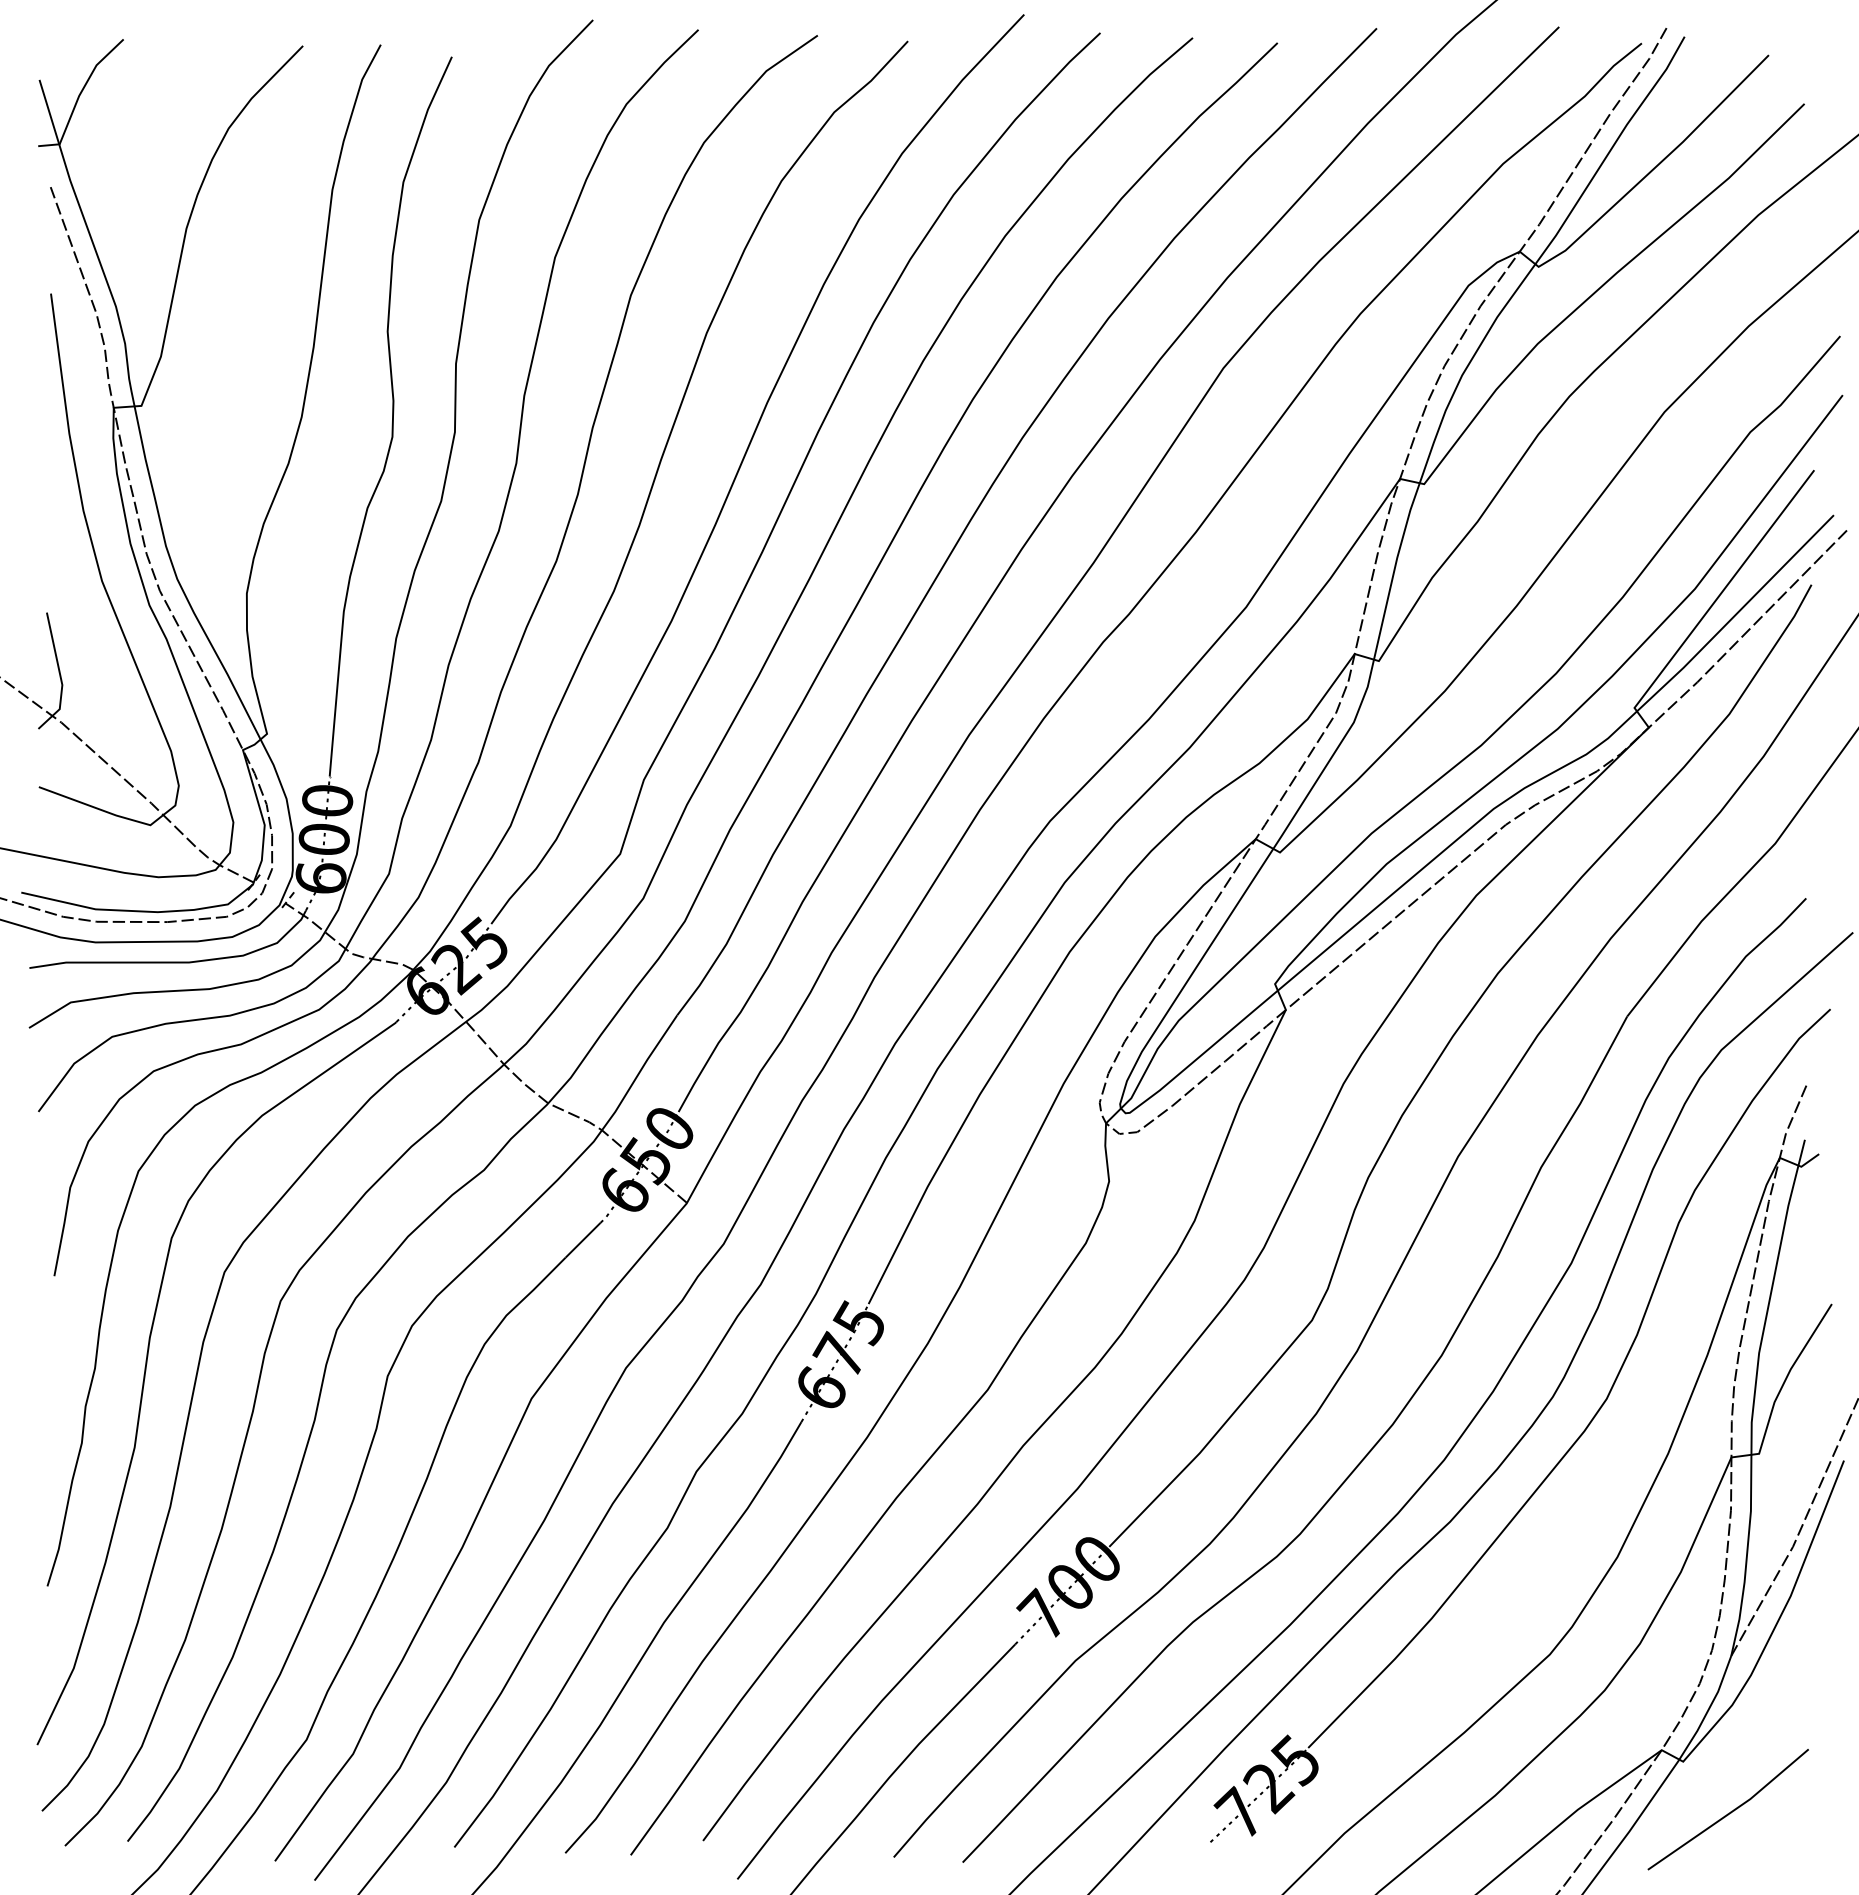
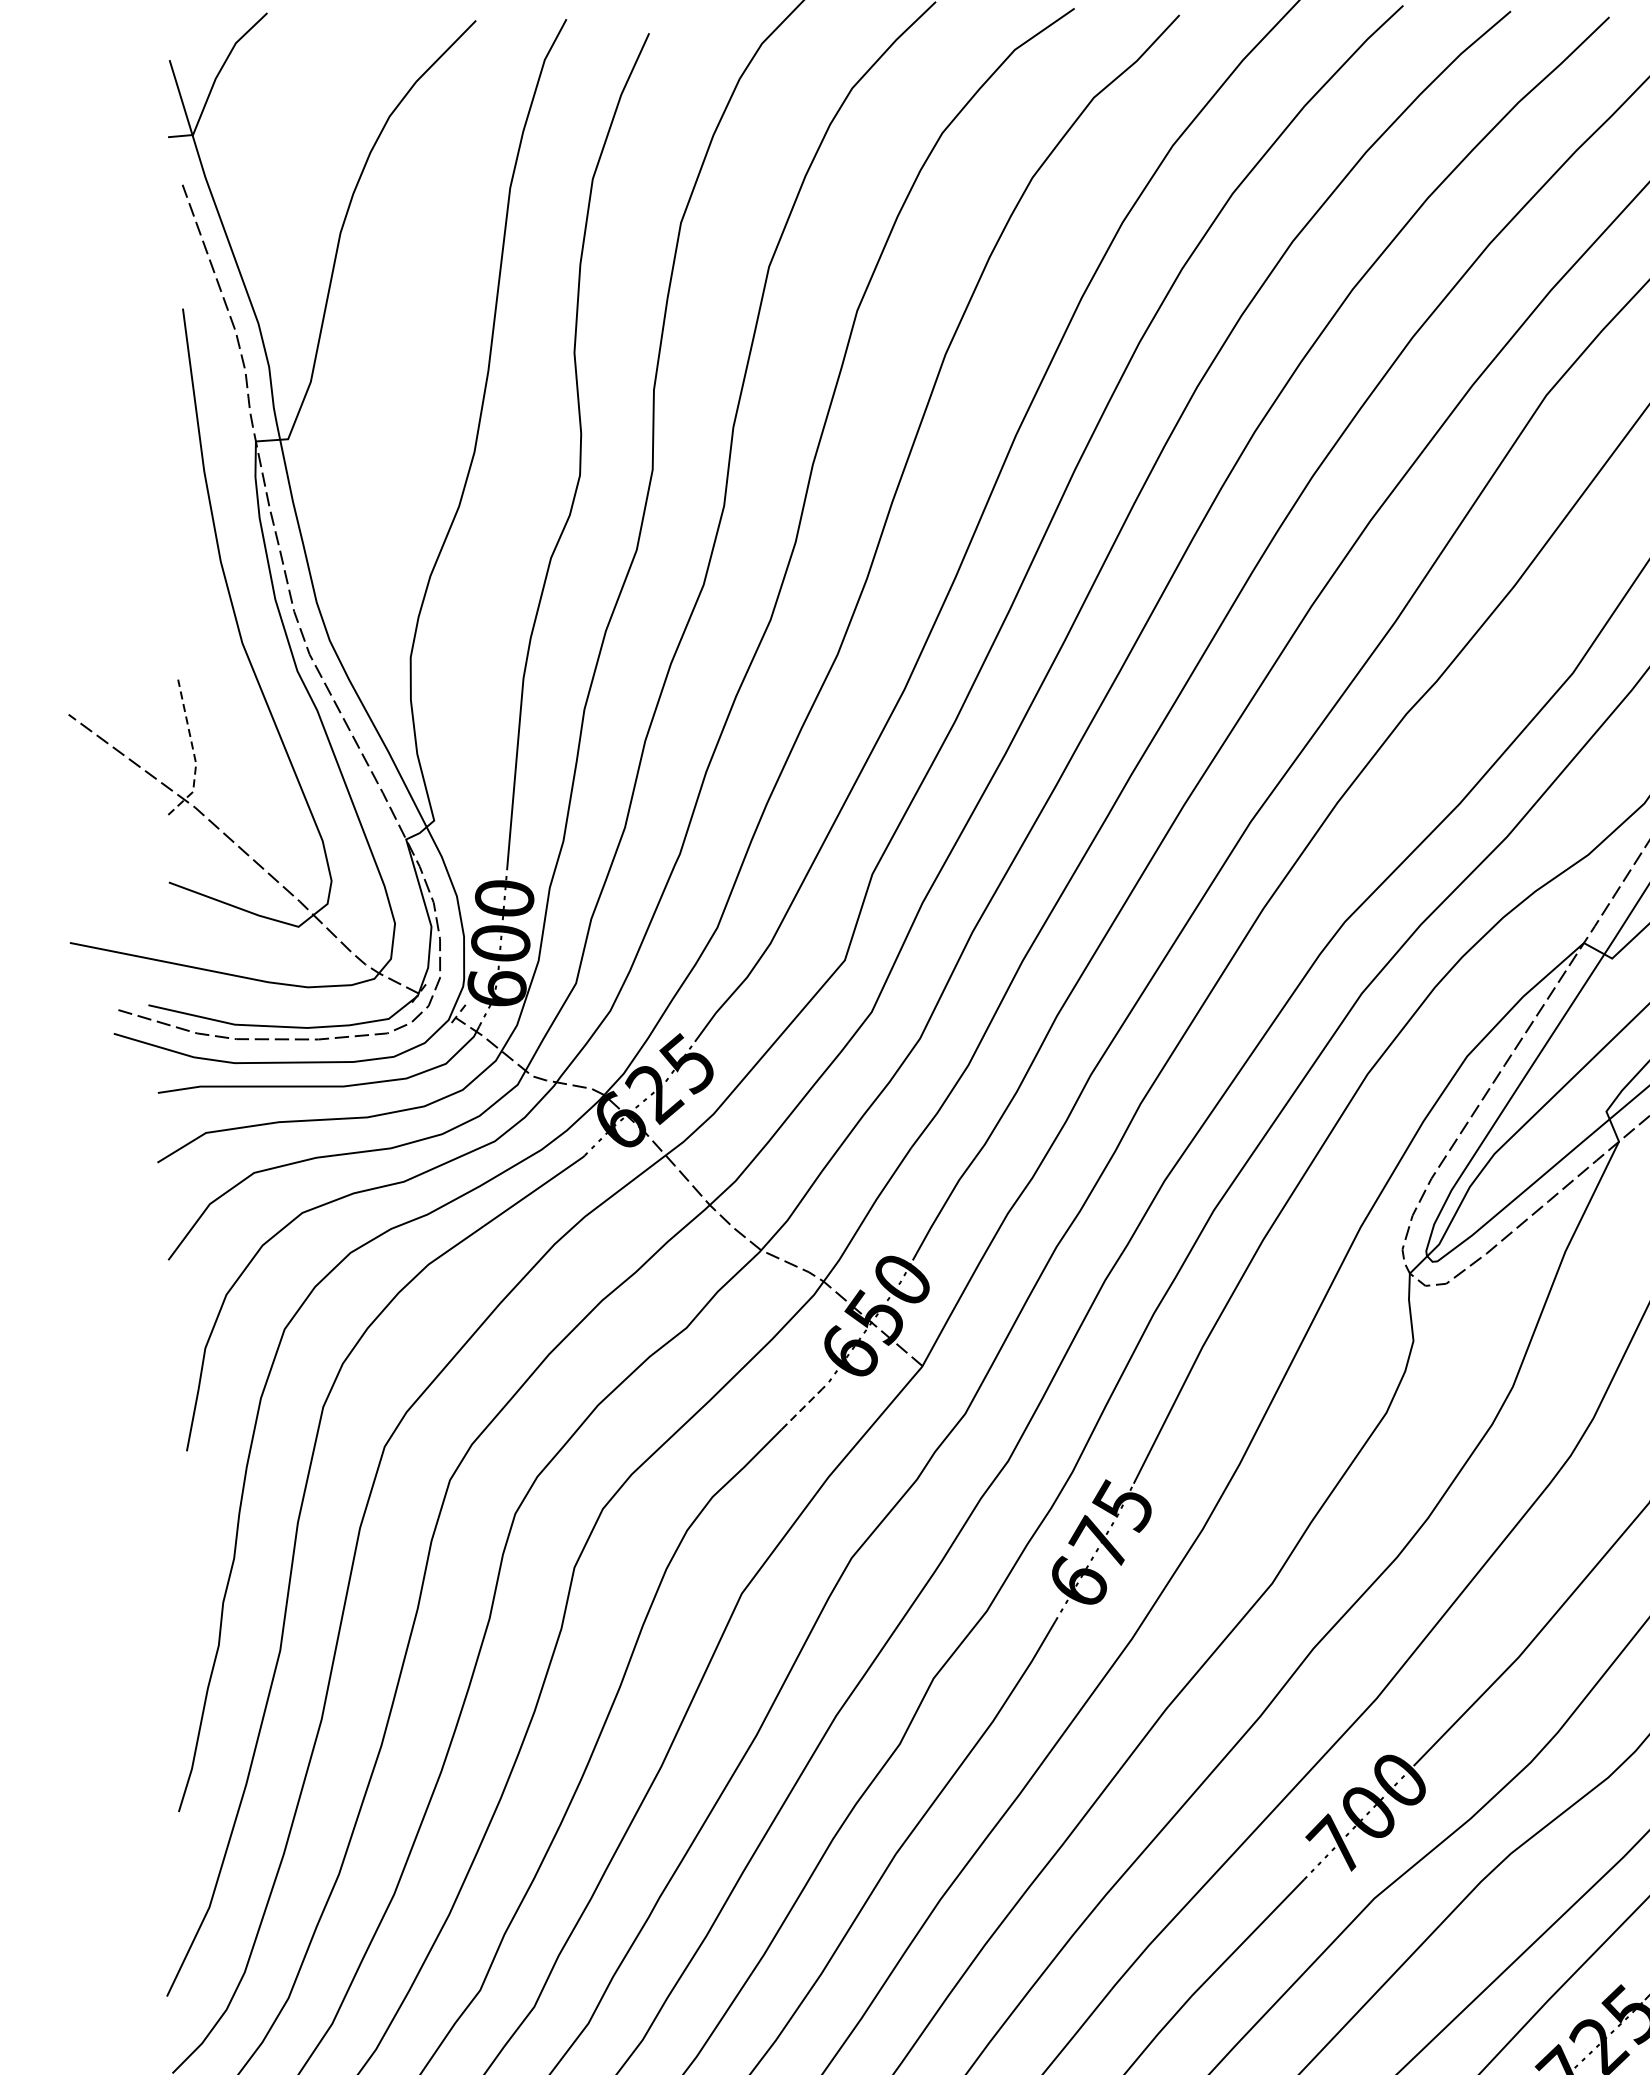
line: (60, 676) -> (193, 753), solid -> dashed
line: (583, 1240) -> (802, 1409), solid -> dashed

